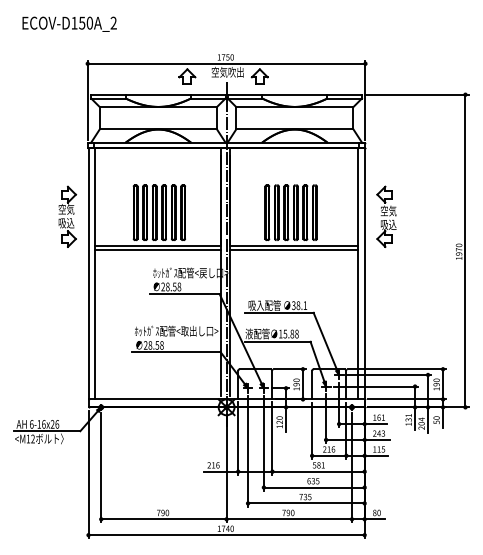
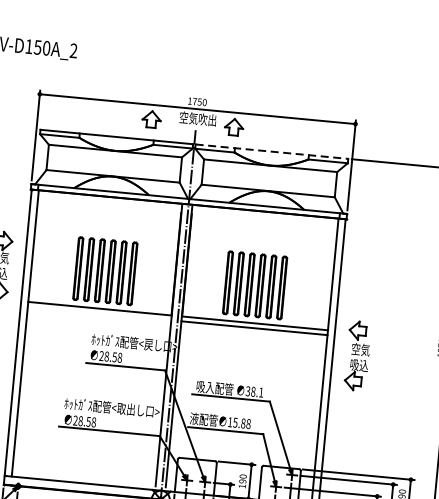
line: (295, 94) -> (272, 151), solid -> dashed
part: (386, 216) -> (357, 355), moved
line: (157, 250) -> (99, 314), removed

